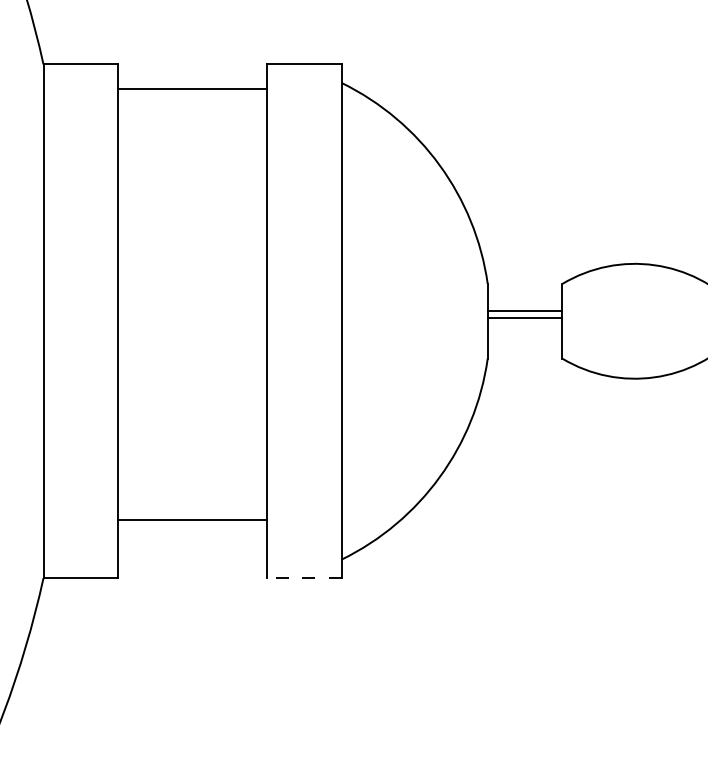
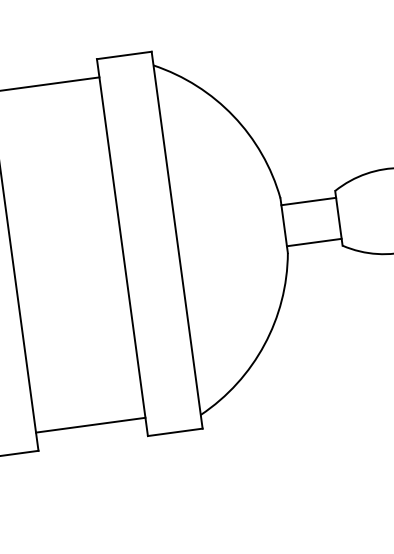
line: (524, 311) -> (313, 242), moved
line: (524, 318) -> (308, 201), moved
line: (192, 520) -> (90, 425), moved
line: (304, 578) -> (175, 432), dashed -> solid

